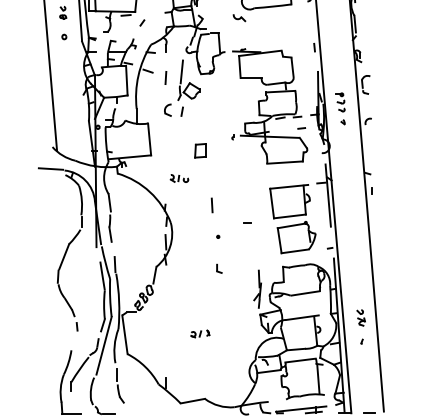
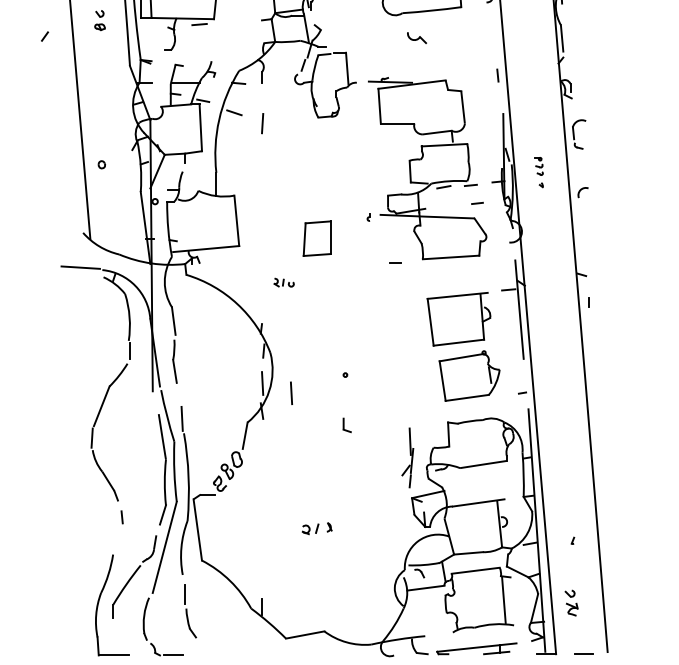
part: (239, 18) -> (417, 38), moved
line: (142, 22) -> (45, 35), moved
part: (64, 36) -> (102, 163), moved
part: (182, 87) -> (288, 138), removed
part: (340, 108) -> (538, 171), size x0.6
part: (200, 150) -> (317, 238), size x1.6
part: (179, 178) -> (284, 282), size x0.7
line: (211, 205) -> (290, 393), moved
line: (247, 222) -> (394, 262), moved
part: (360, 317) -> (570, 602), moved

